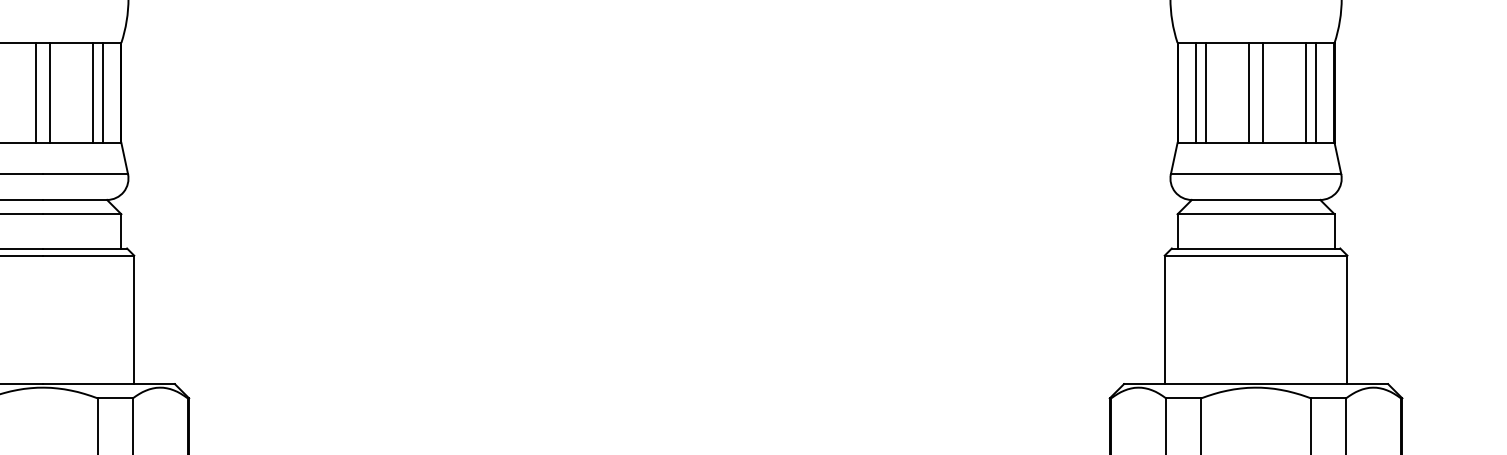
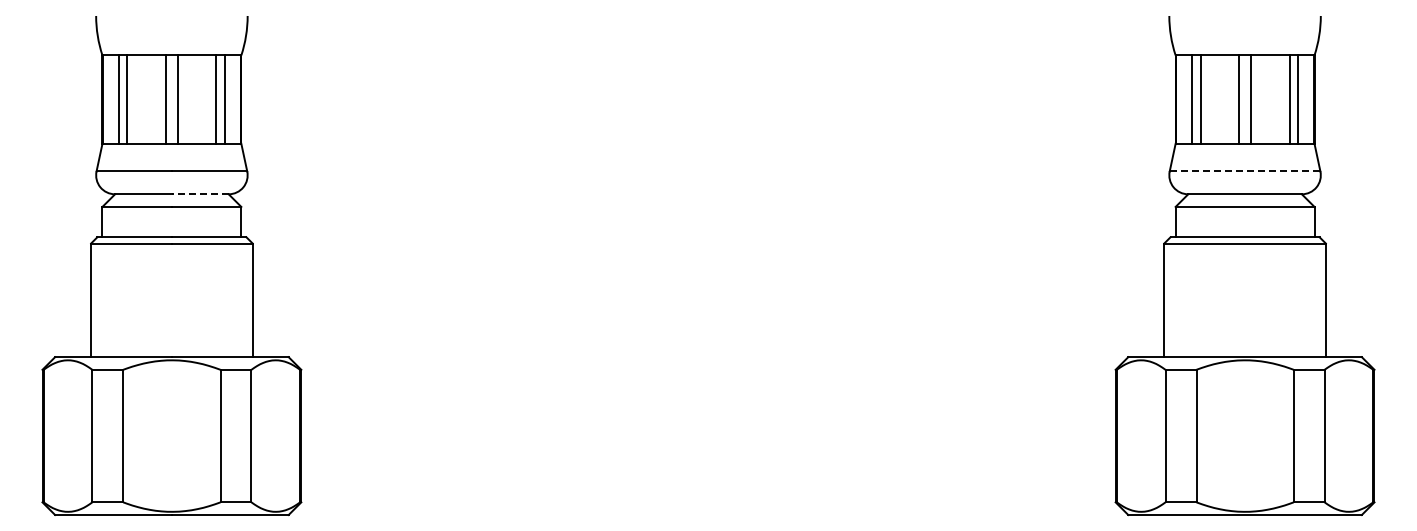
line: (1255, 174) -> (1244, 171), solid -> dashed
line: (74, 200) -> (199, 194), solid -> dashed

